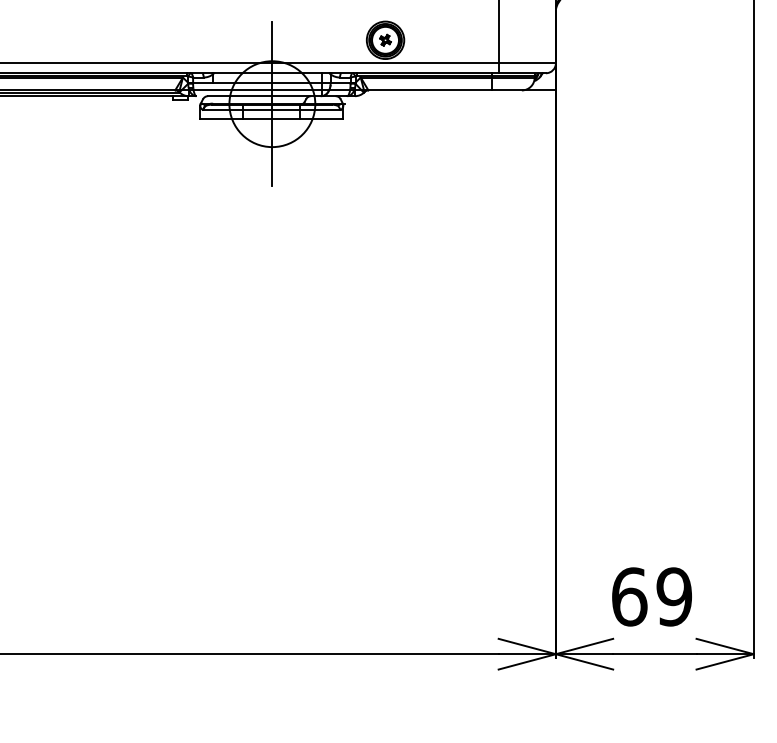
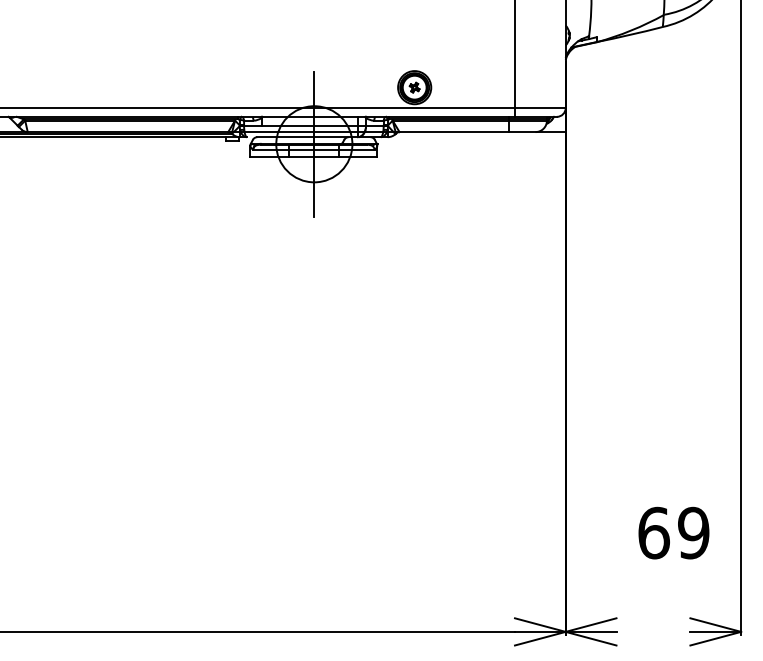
text: (651, 596) -> (673, 532), moved
line: (654, 653) -> (653, 631), removed

